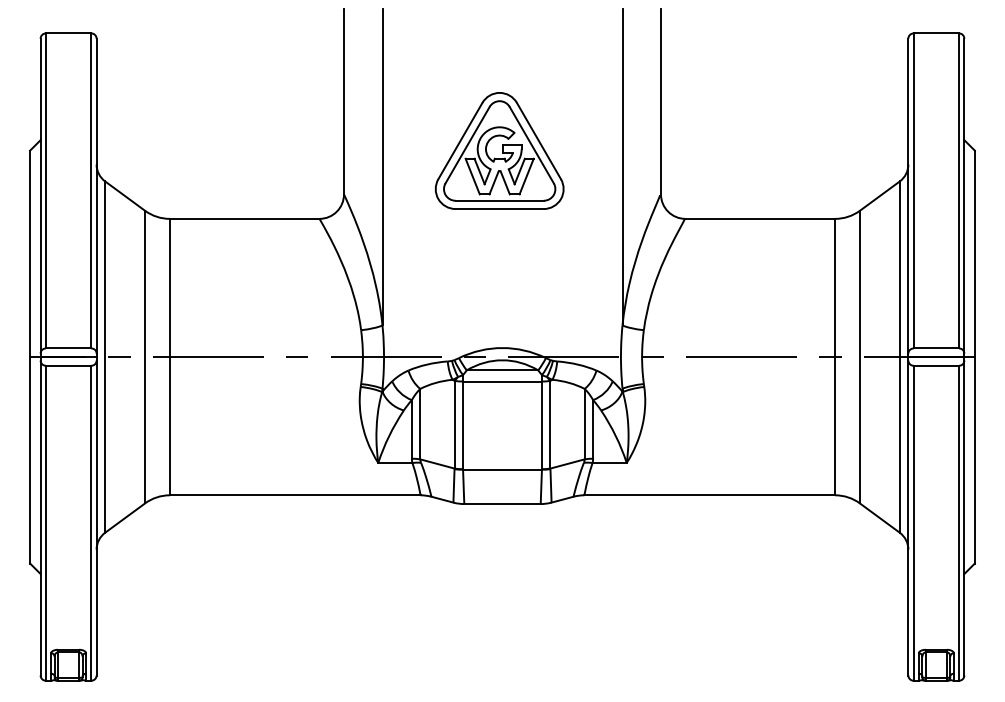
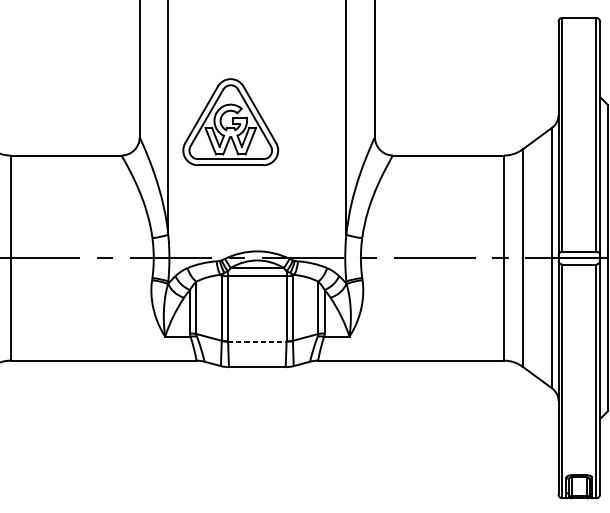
part: (499, 150) -> (230, 121), moved
line: (503, 469) -> (258, 341), solid -> dashed

